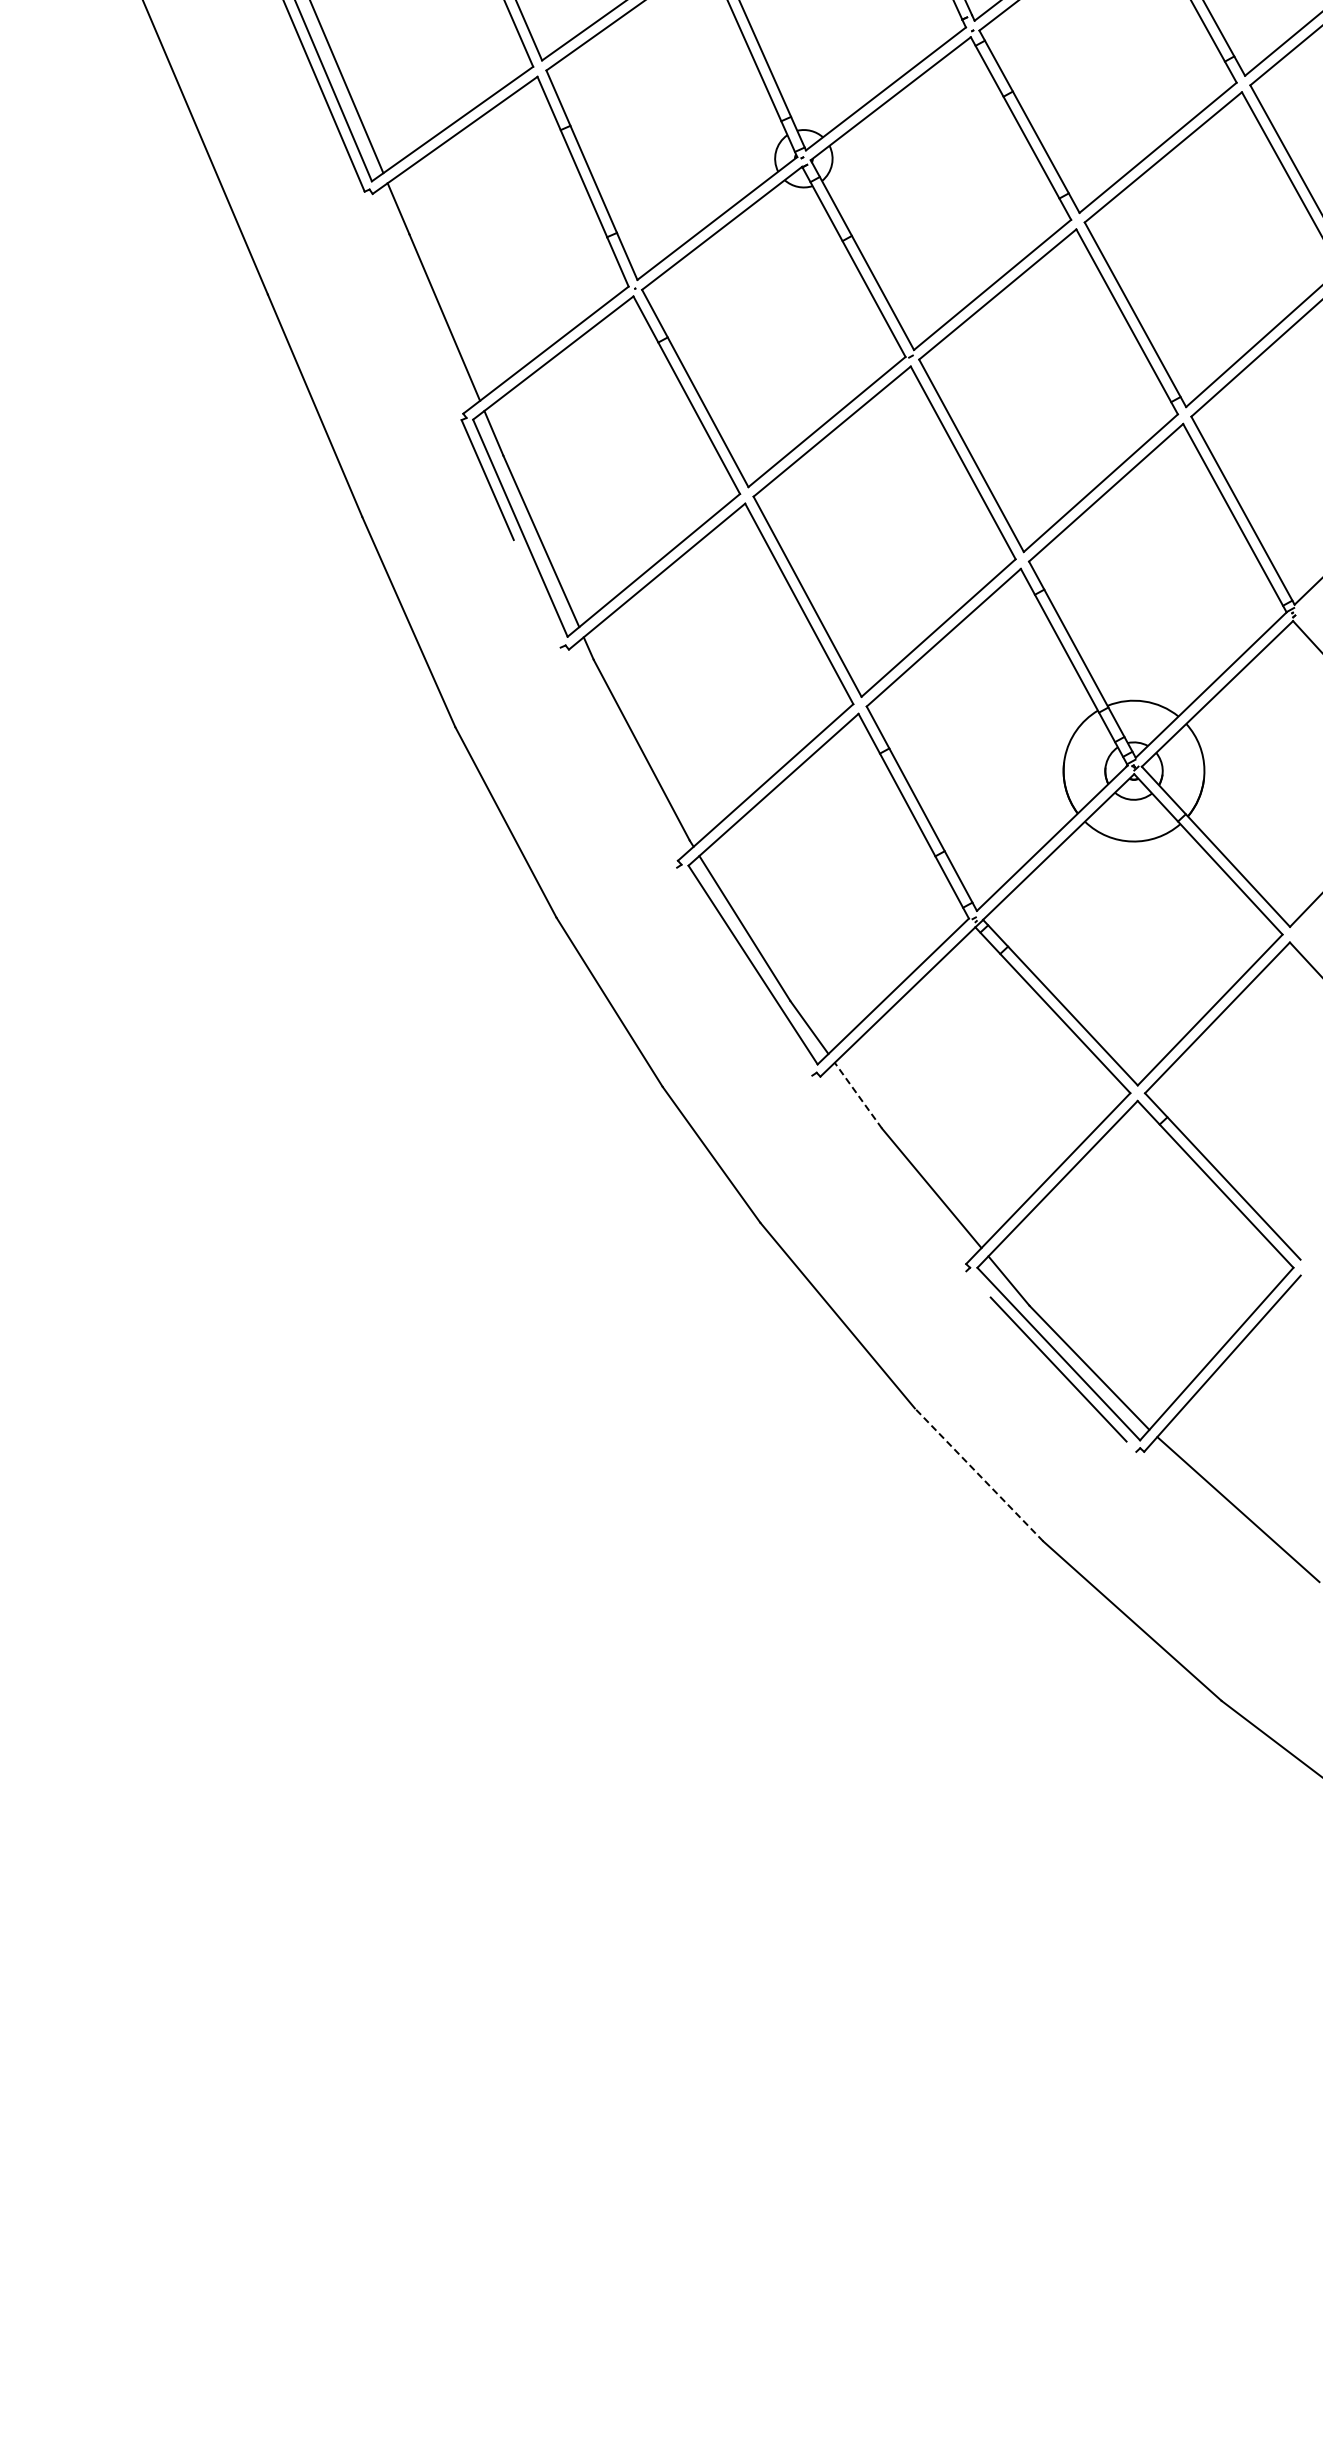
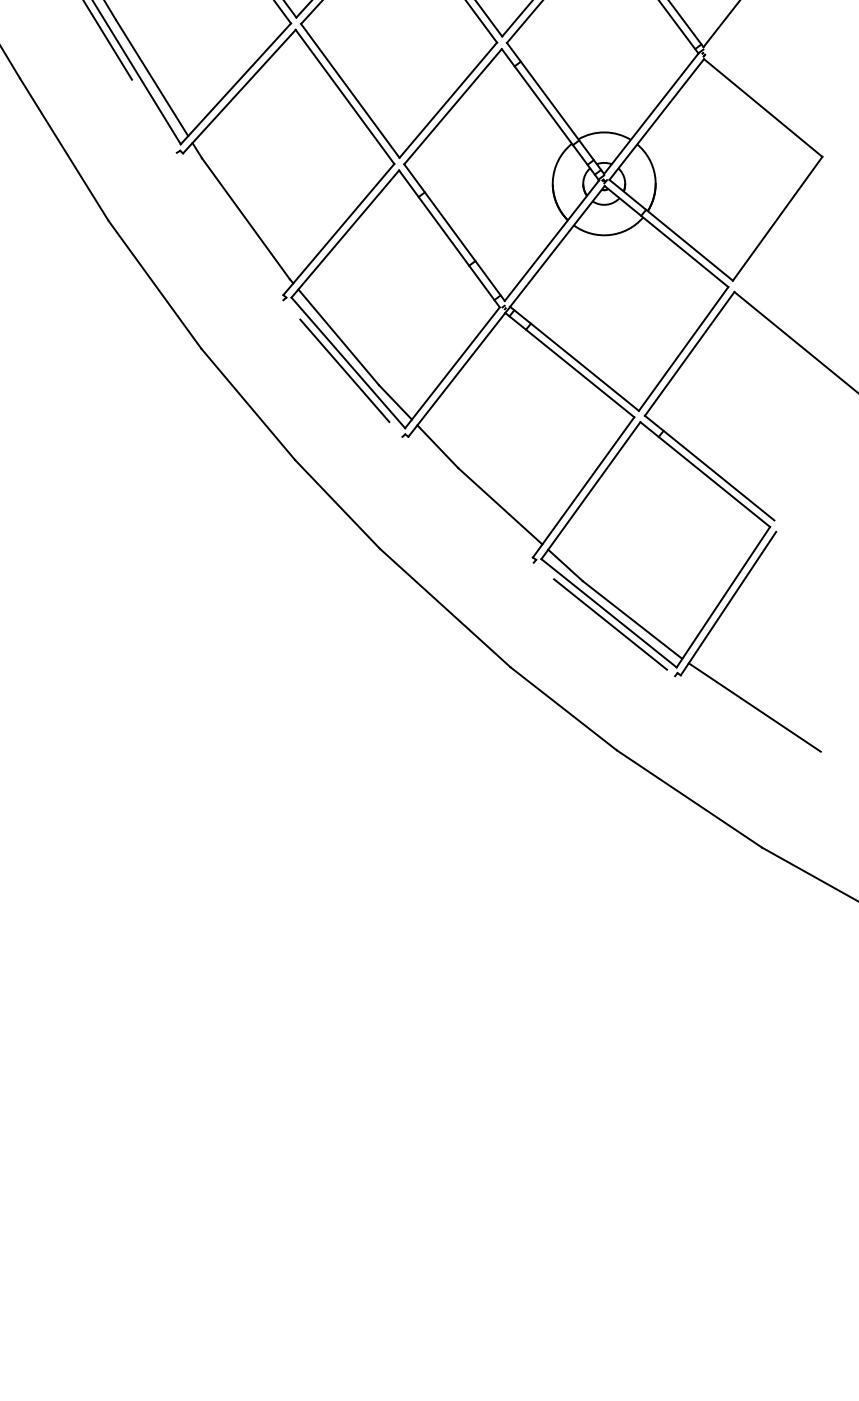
line: (746, 974) -> (344, 370), added
line: (858, 1095) -> (437, 446), dashed -> solid
line: (978, 1474) -> (563, 708), dashed -> solid

